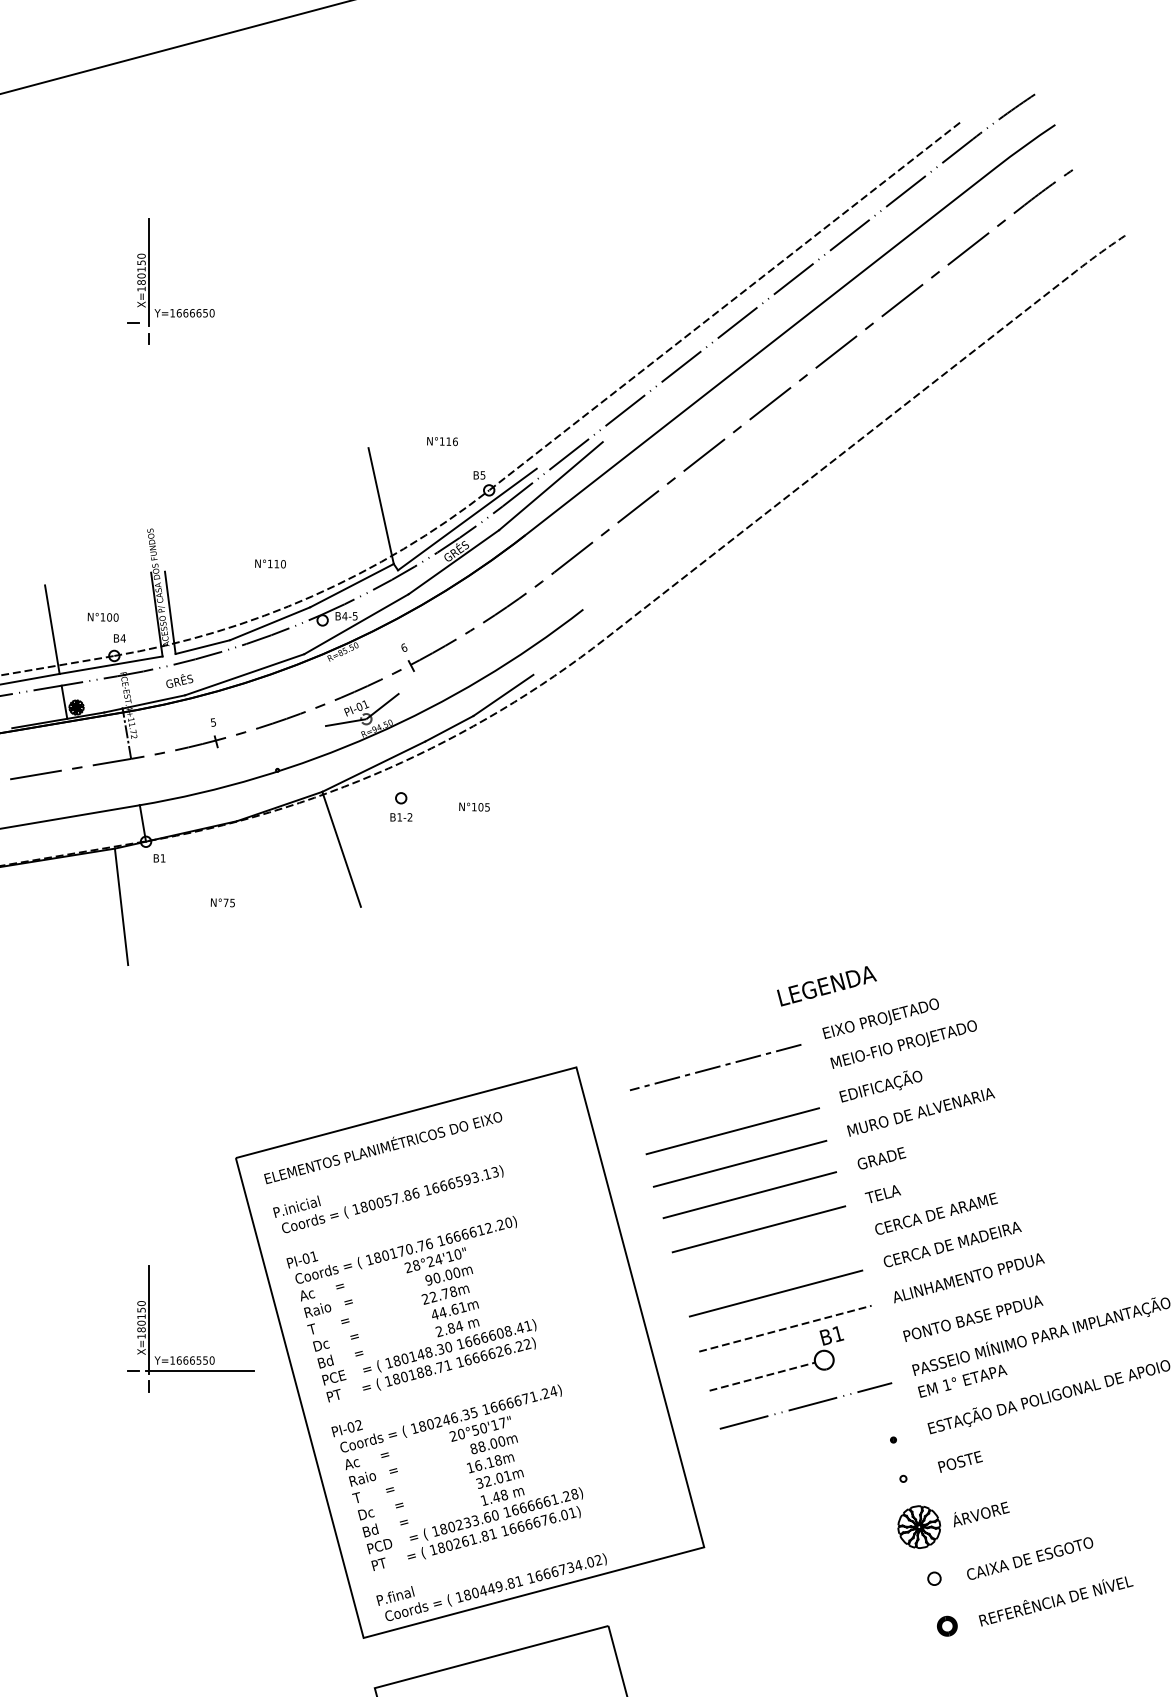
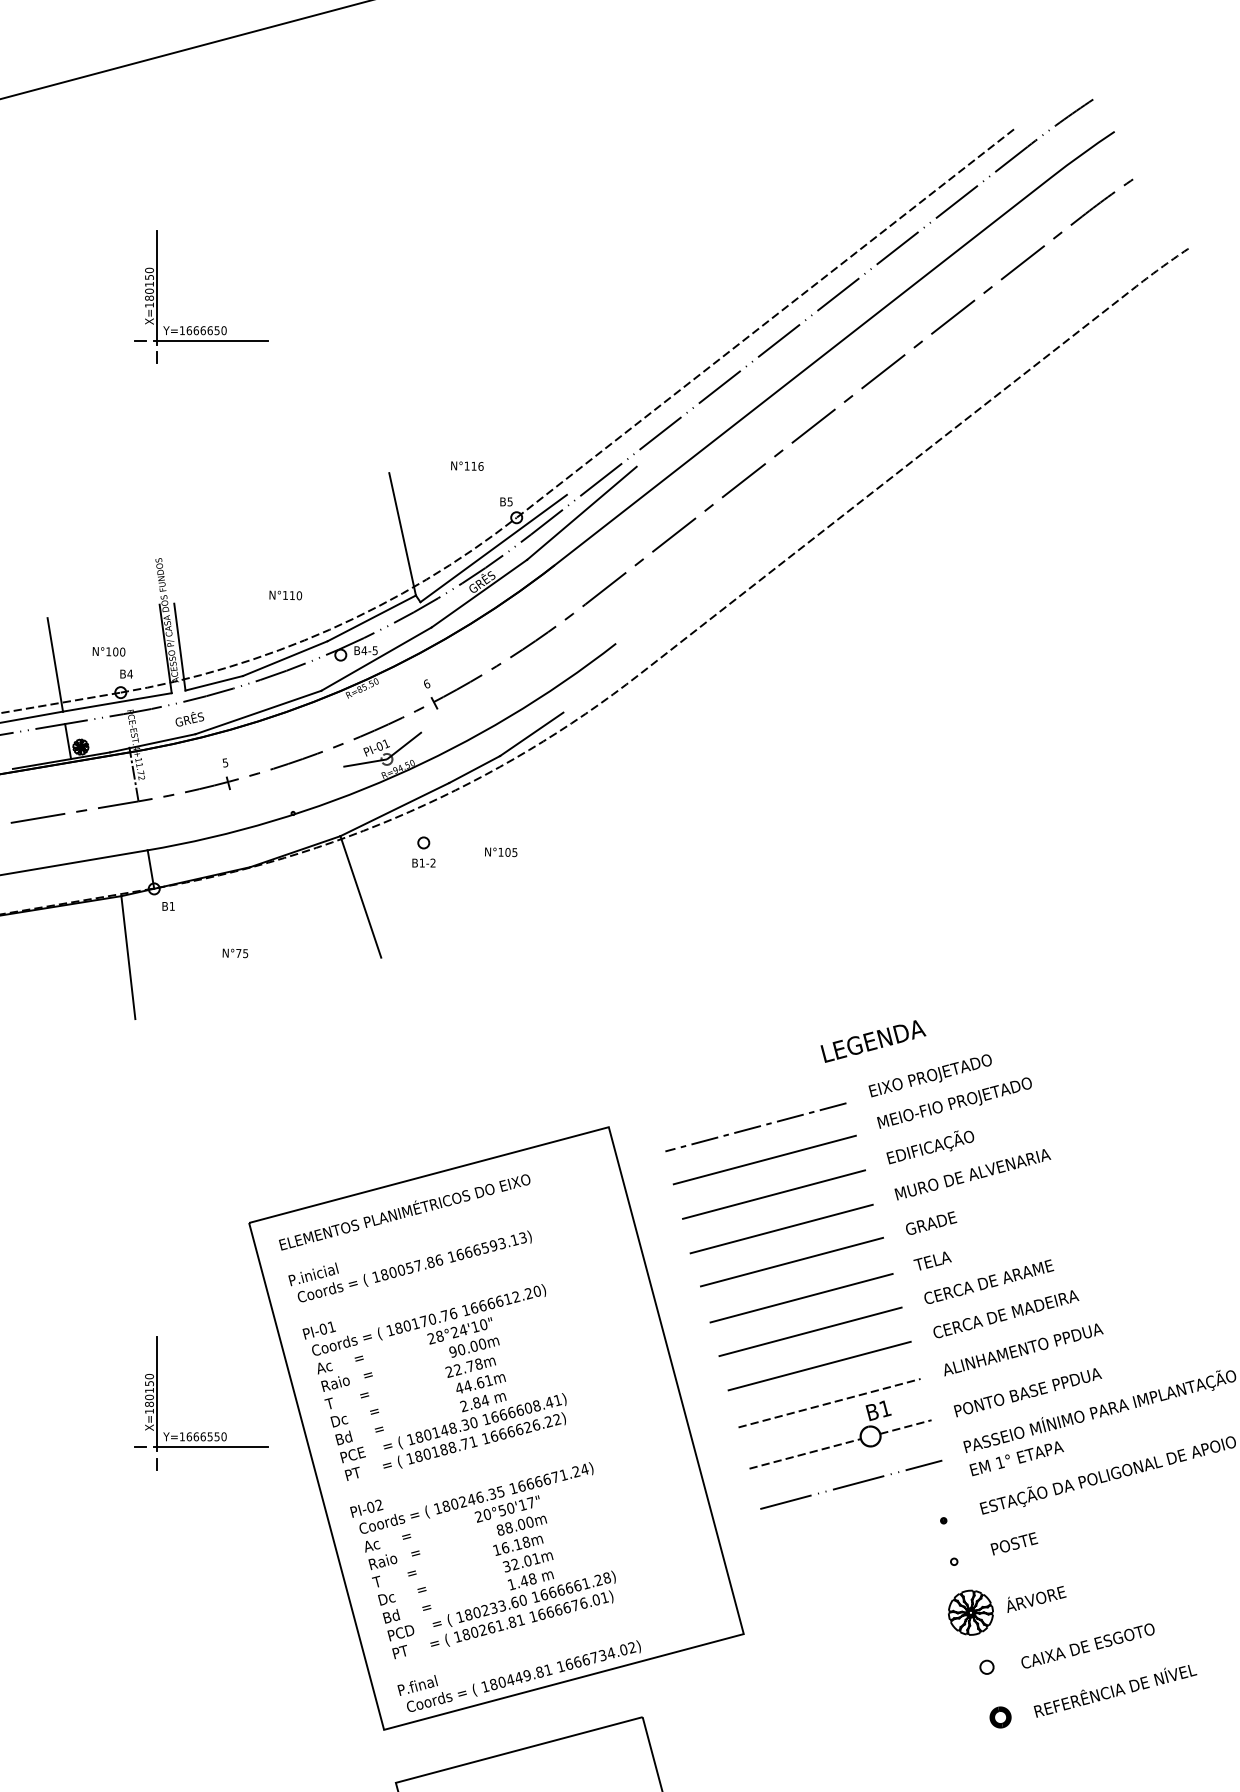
line: (199, 323) -> (210, 341), added
line: (723, 1098) -> (764, 1160), added
line: (767, 1261) -> (810, 1332), added
line: (857, 1350) -> (905, 1426), added

